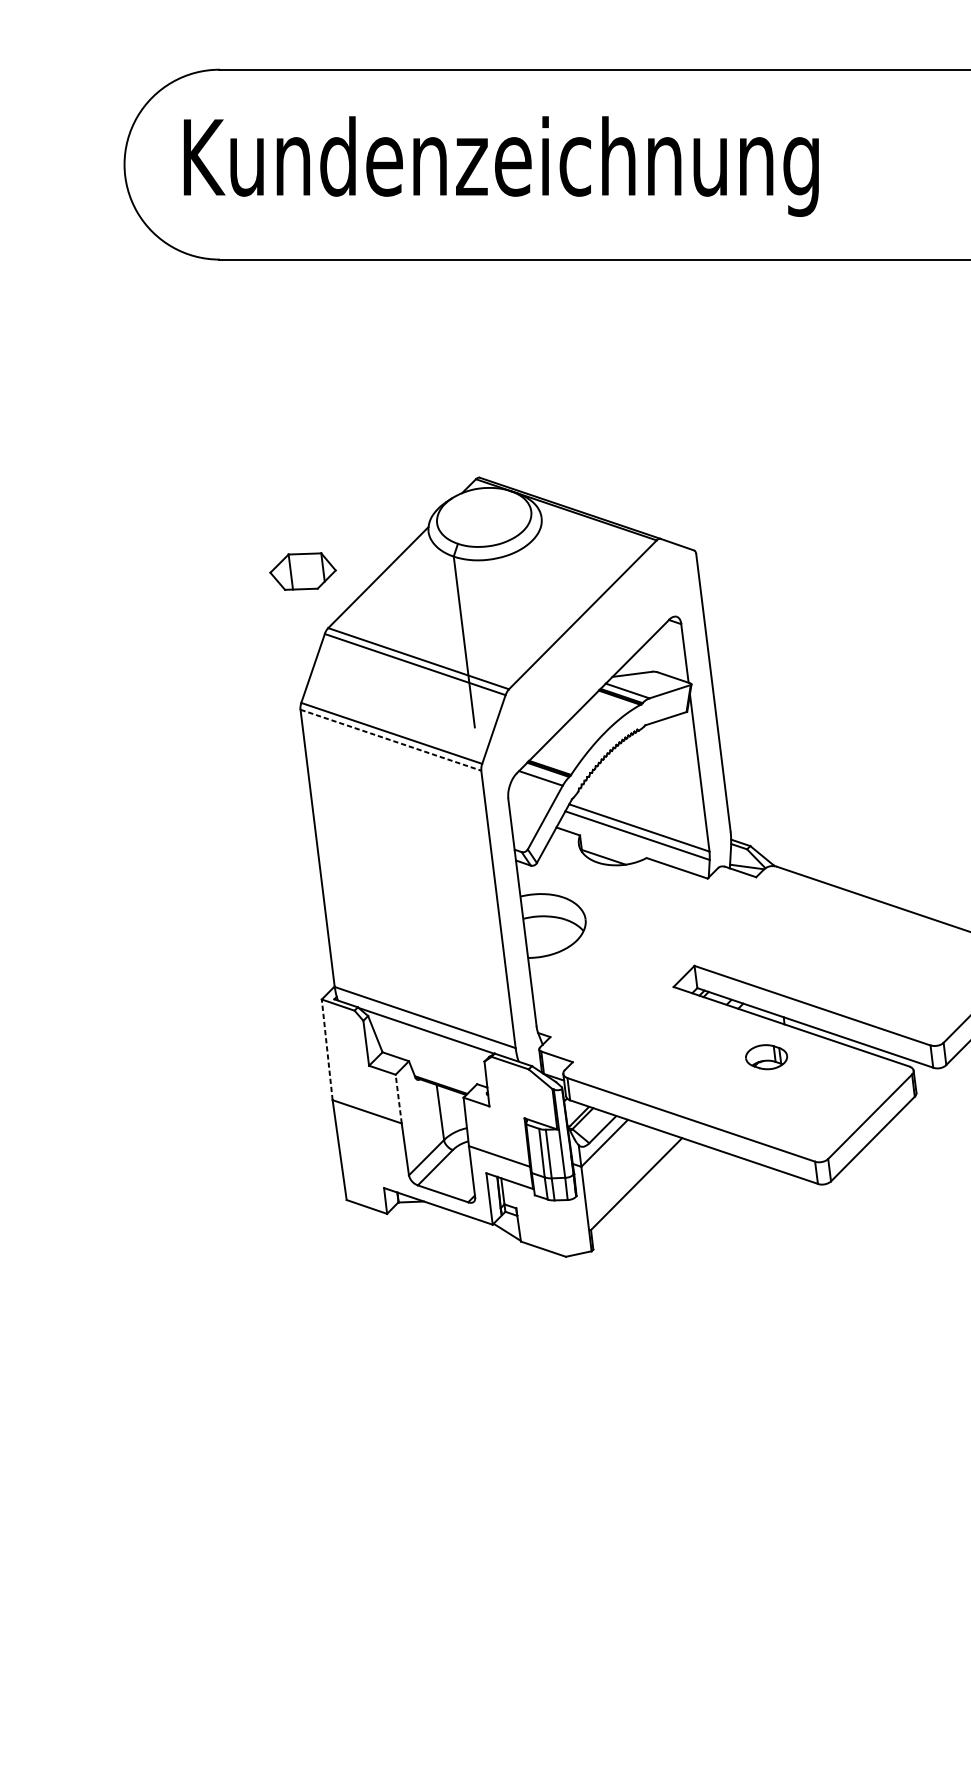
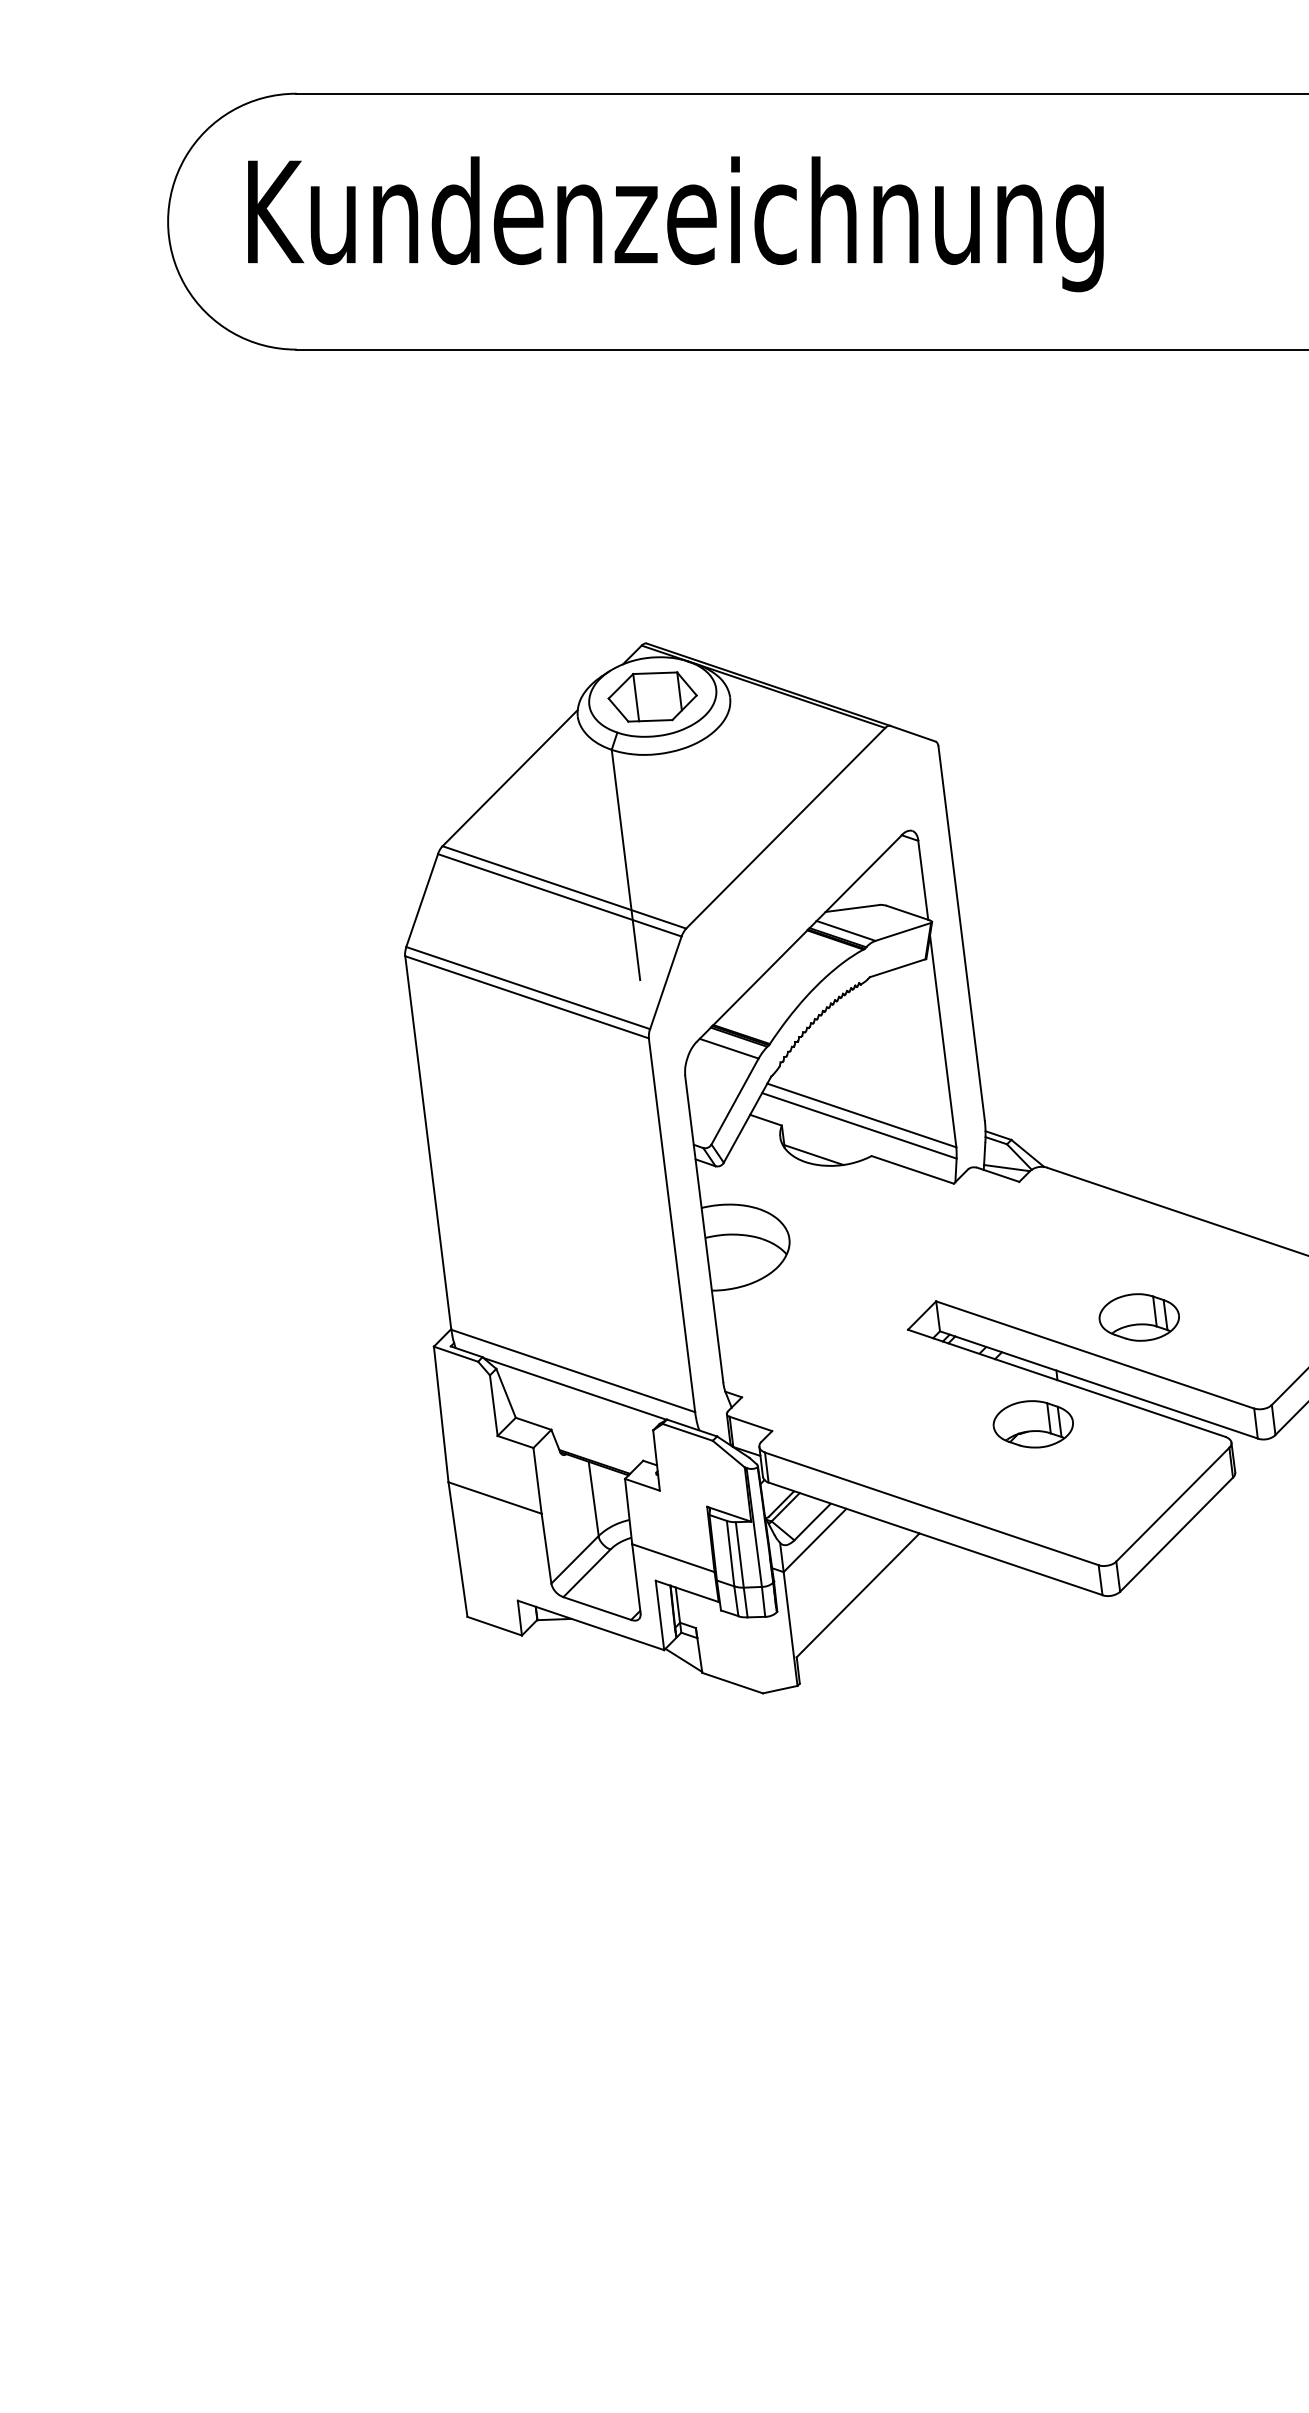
part: (302, 571) -> (652, 696), moved
line: (391, 740) -> (527, 997), dashed -> solid
part: (844, 977) -> (1138, 1317), added
line: (327, 1049) -> (441, 1413), dashed -> solid
part: (766, 1057) -> (1032, 1424), size x1.43
line: (398, 1098) -> (537, 1480), dashed -> solid

